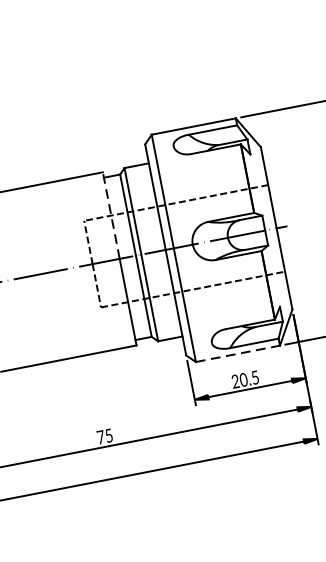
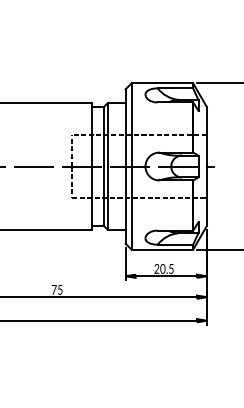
line: (110, 215) -> (91, 134), dashed -> solid
line: (238, 353) -> (162, 249), dashed -> solid

